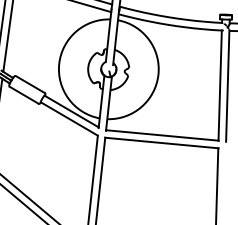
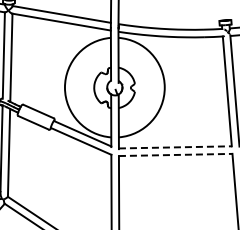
line: (162, 135) -> (175, 147), solid -> dashed
line: (161, 142) -> (175, 154), solid -> dashed

